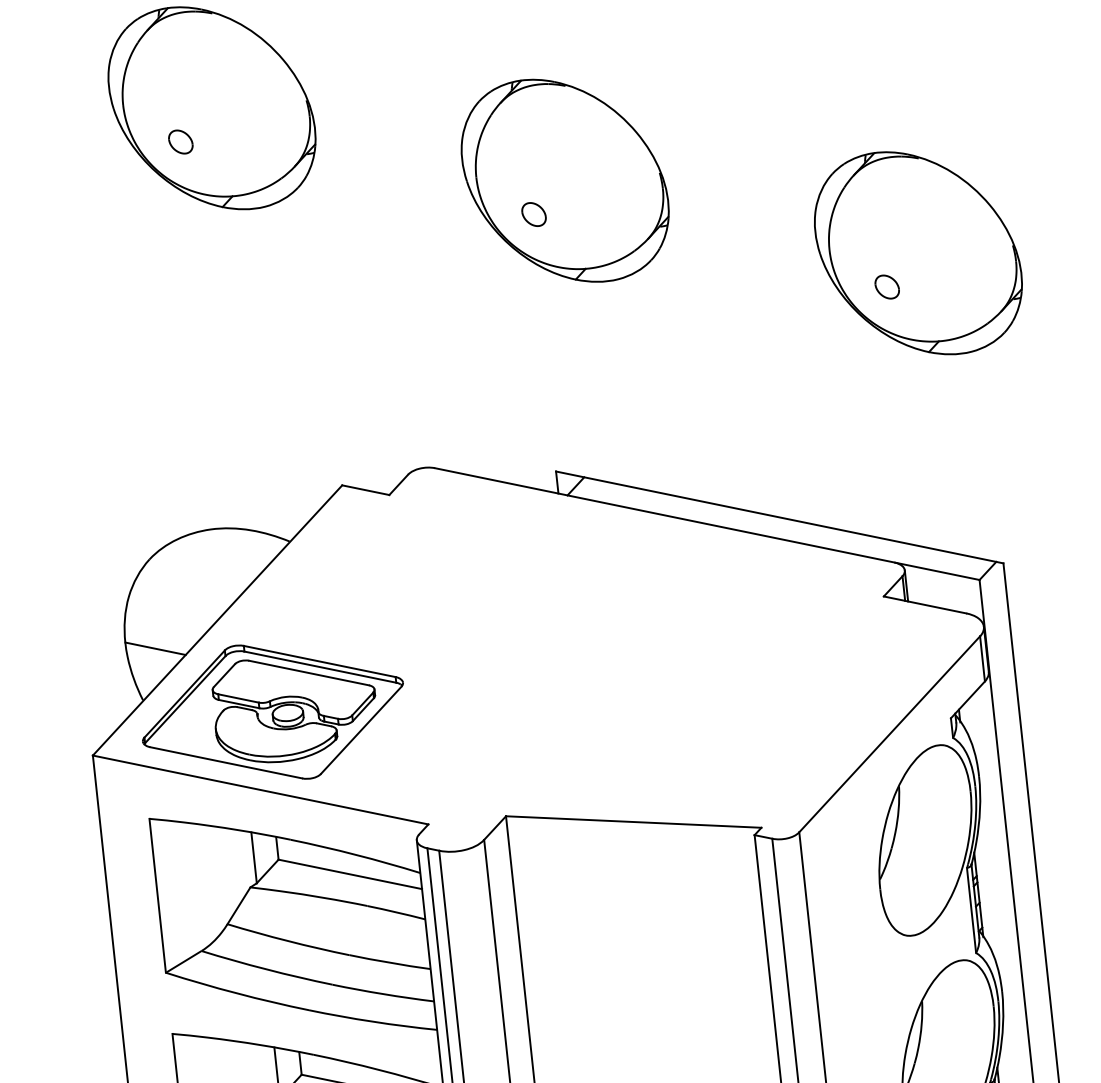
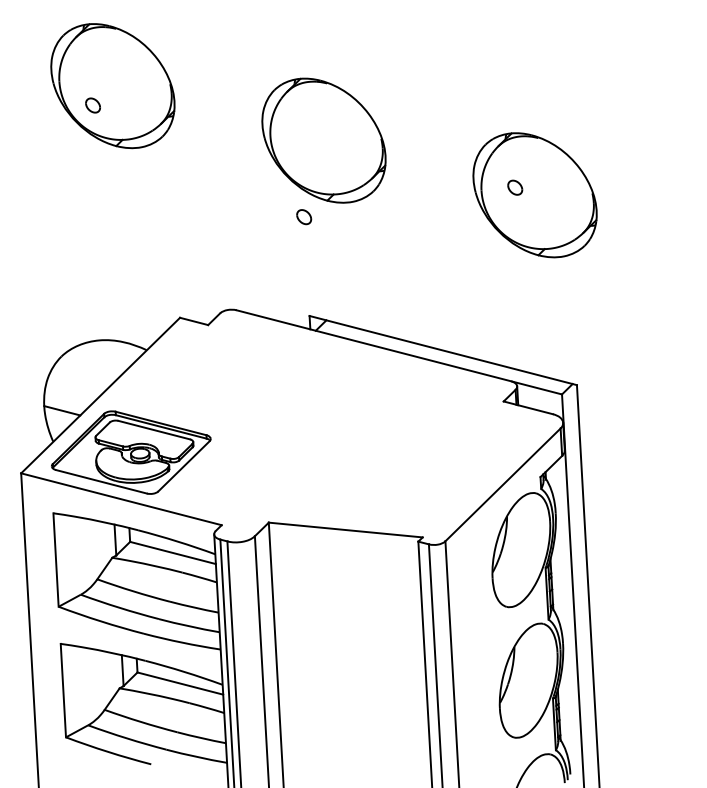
part: (534, 215) -> (304, 217), moved
part: (887, 286) -> (515, 187), moved

